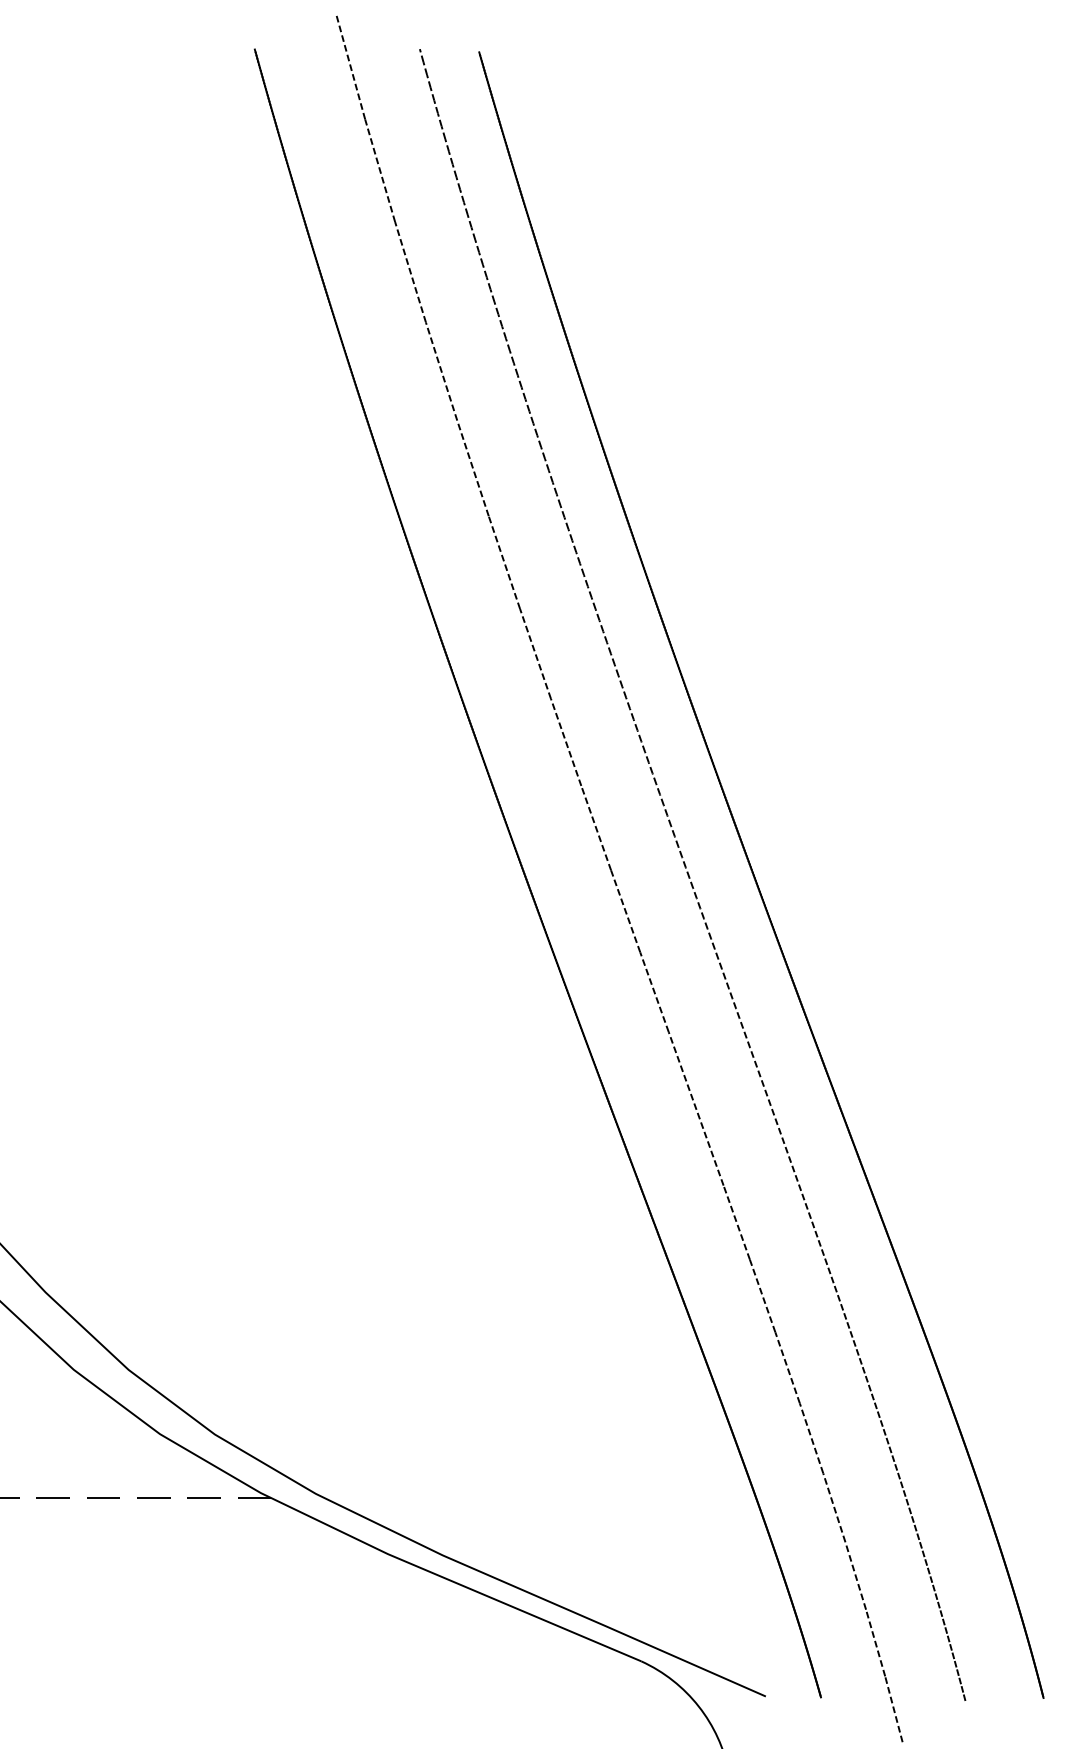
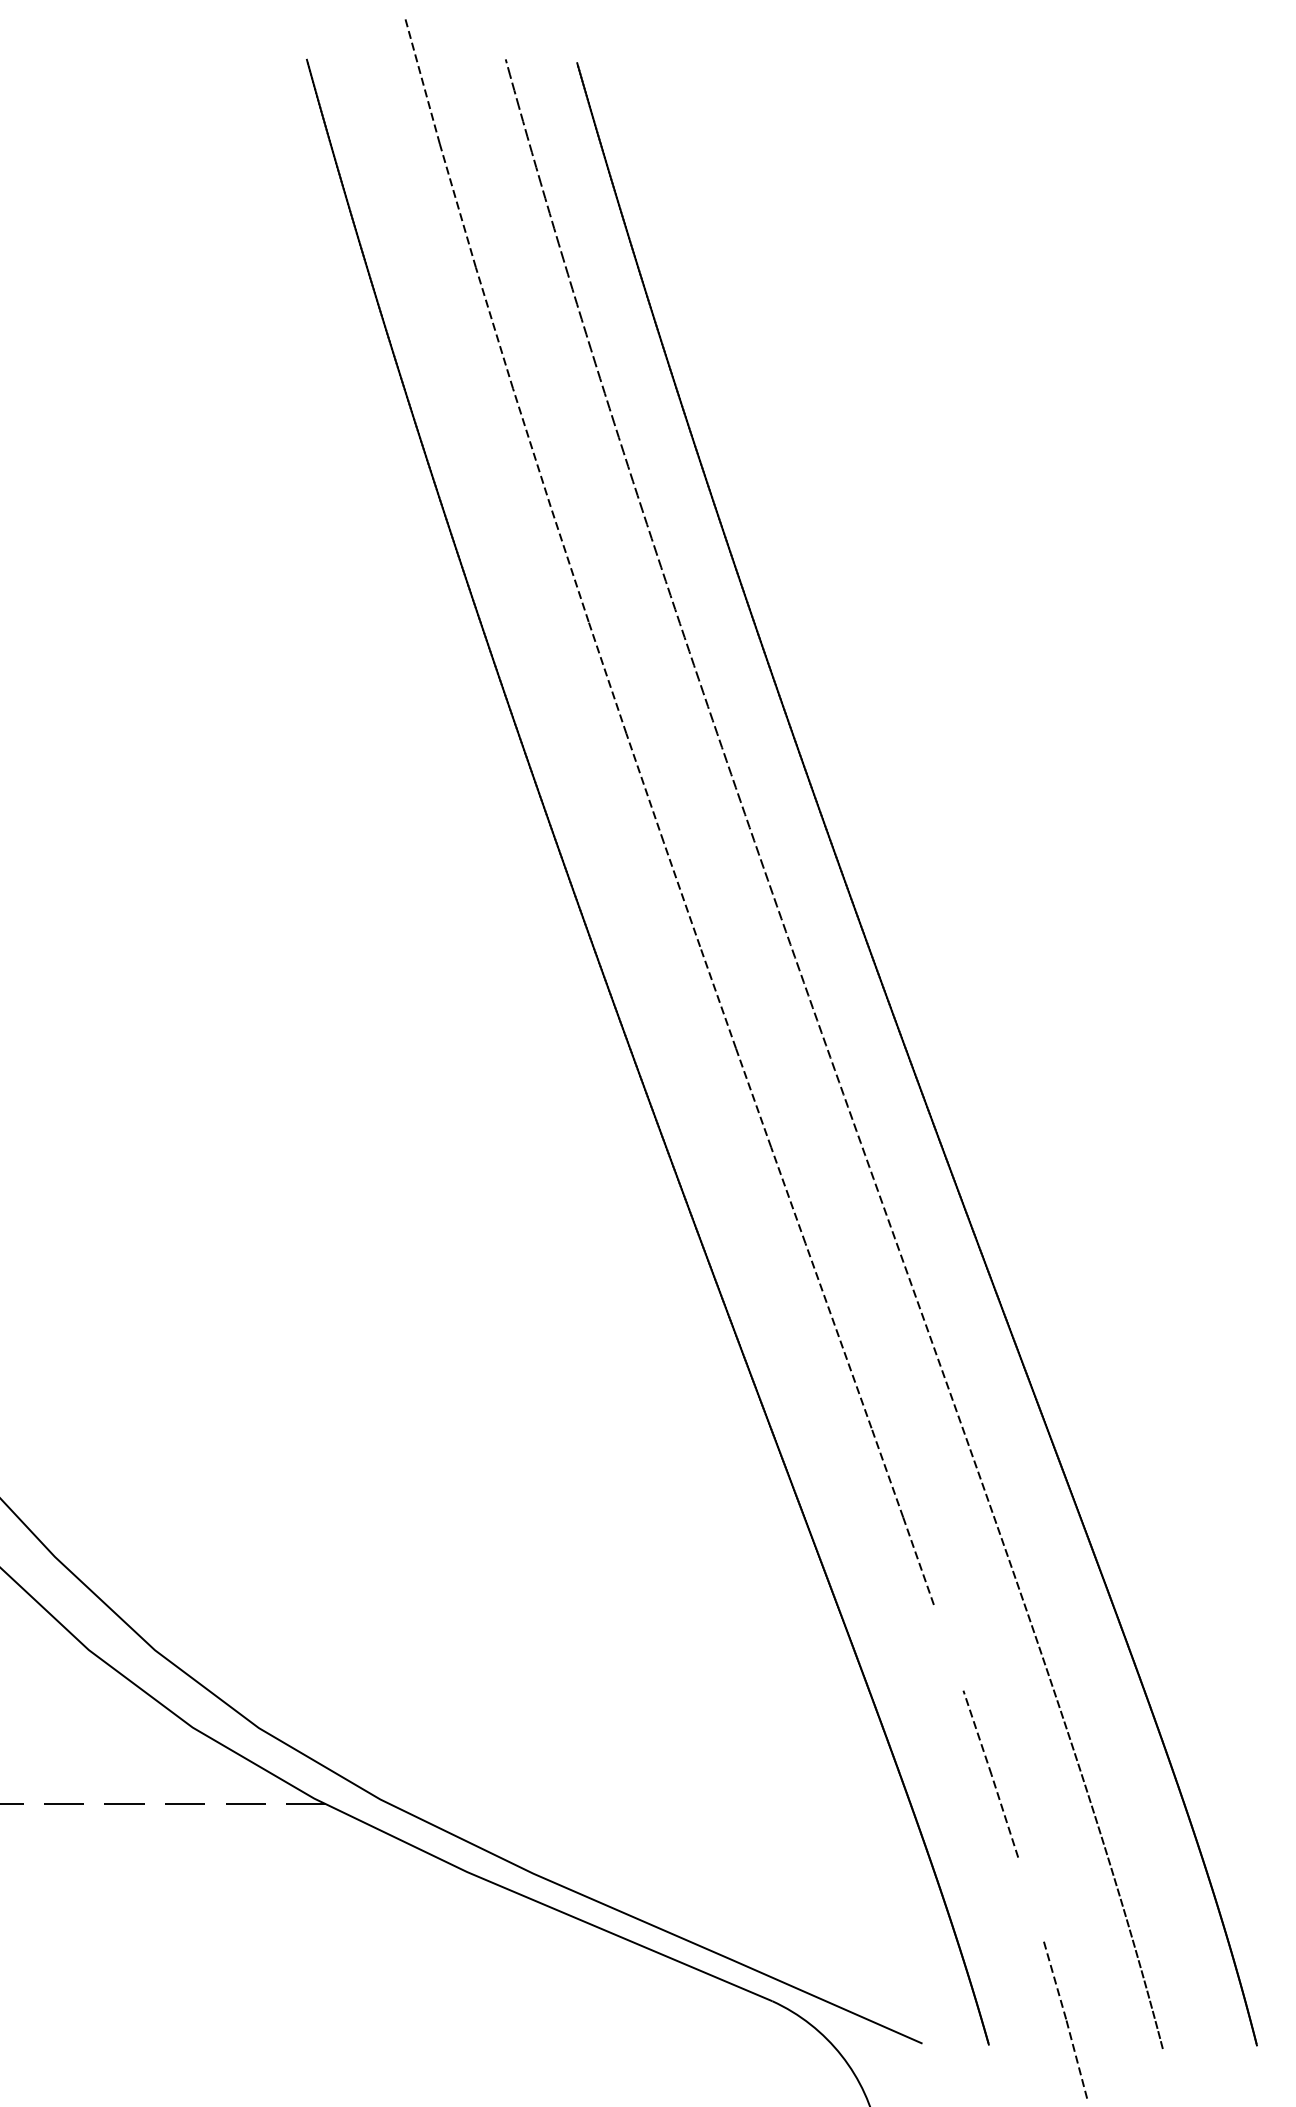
line: (787, 1367) -> (948, 1647), removed
line: (855, 1575) -> (1030, 1897), removed

